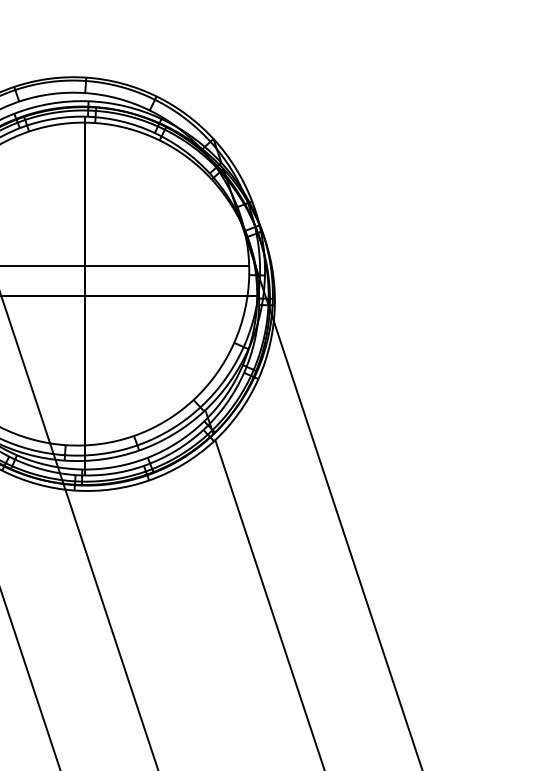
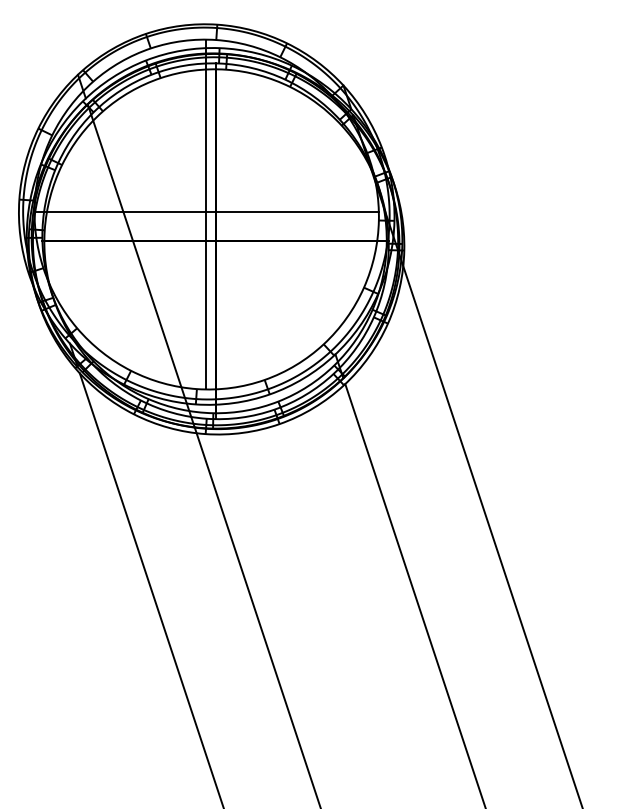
line: (74, 269) -> (205, 214), added

